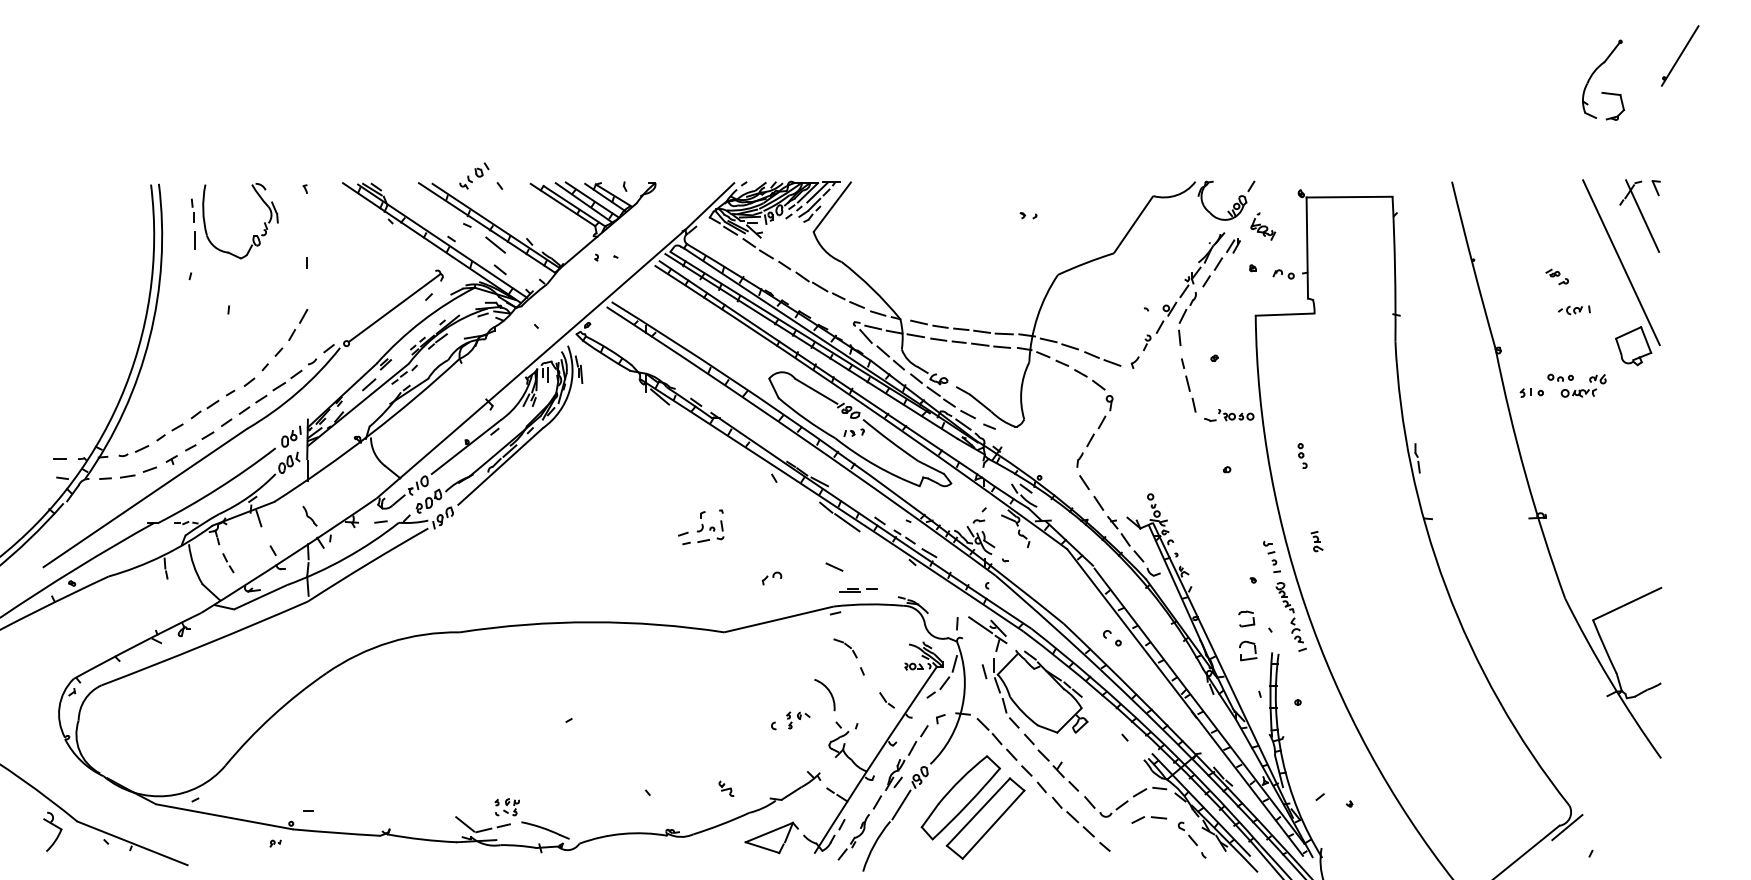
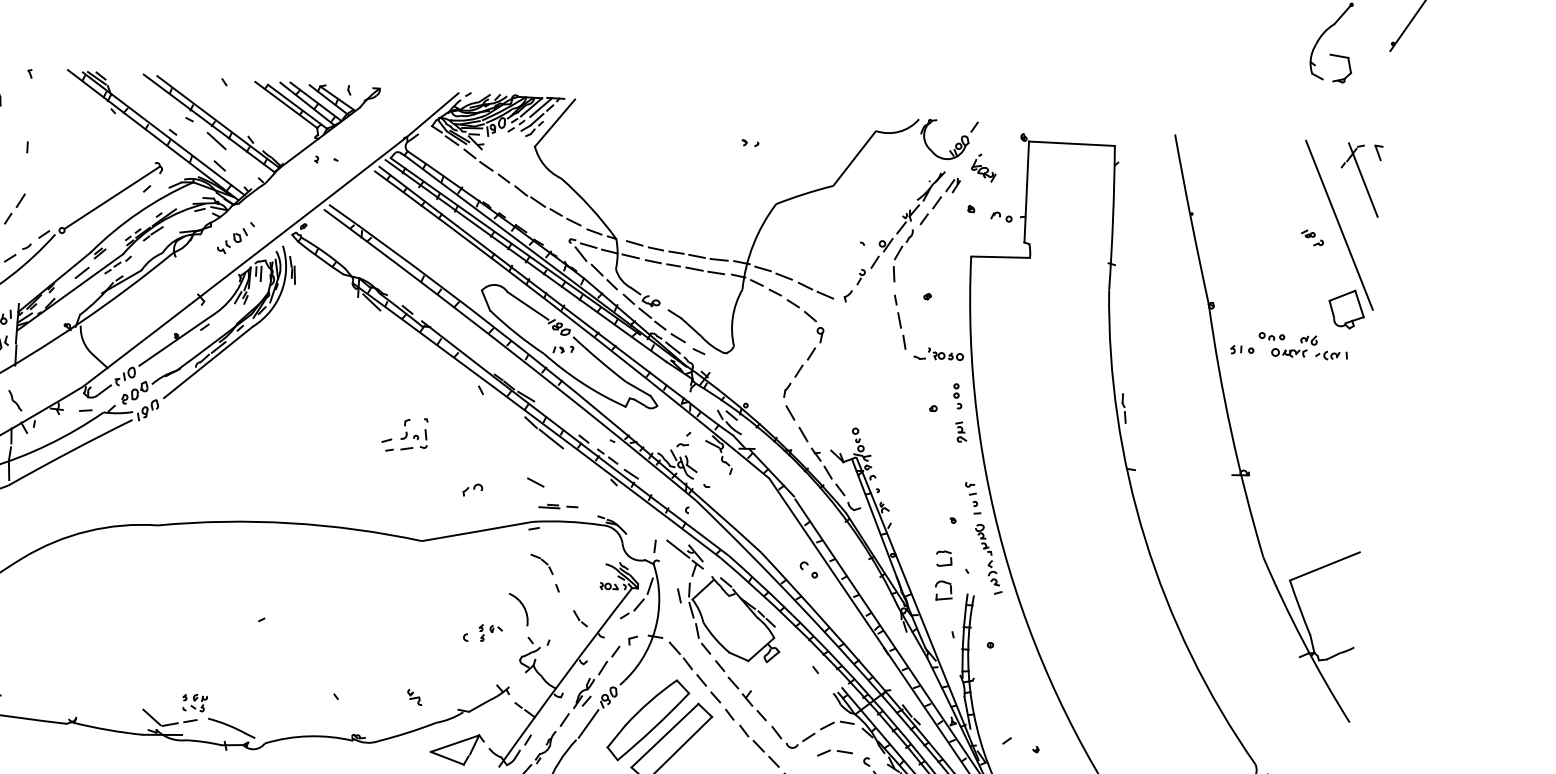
part: (474, 175) -> (232, 240), moved
part: (1556, 276) -> (1311, 237), moved
part: (1574, 310) -> (1331, 355), moved
part: (1302, 455) -> (957, 395), moved
part: (1316, 541) -> (960, 432), moved

